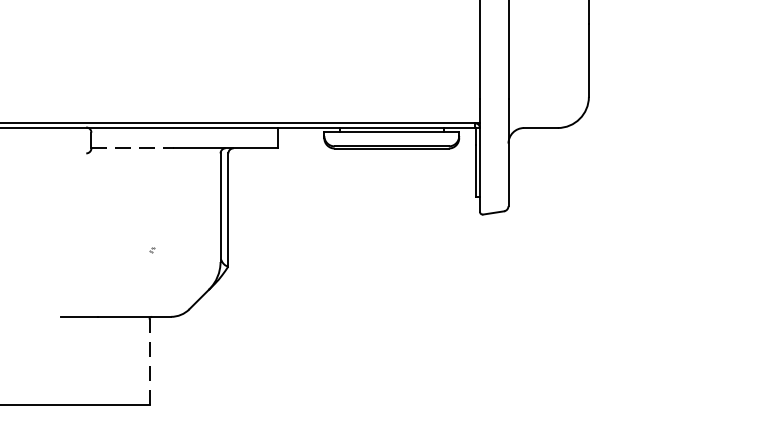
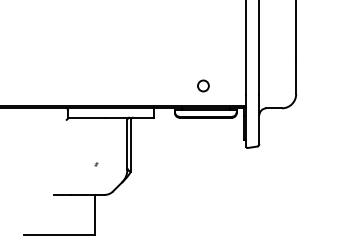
circle: (386, 78) -> (203, 85), added
line: (133, 147) -> (87, 117), dashed -> solid
line: (148, 361) -> (94, 215), dashed -> solid

